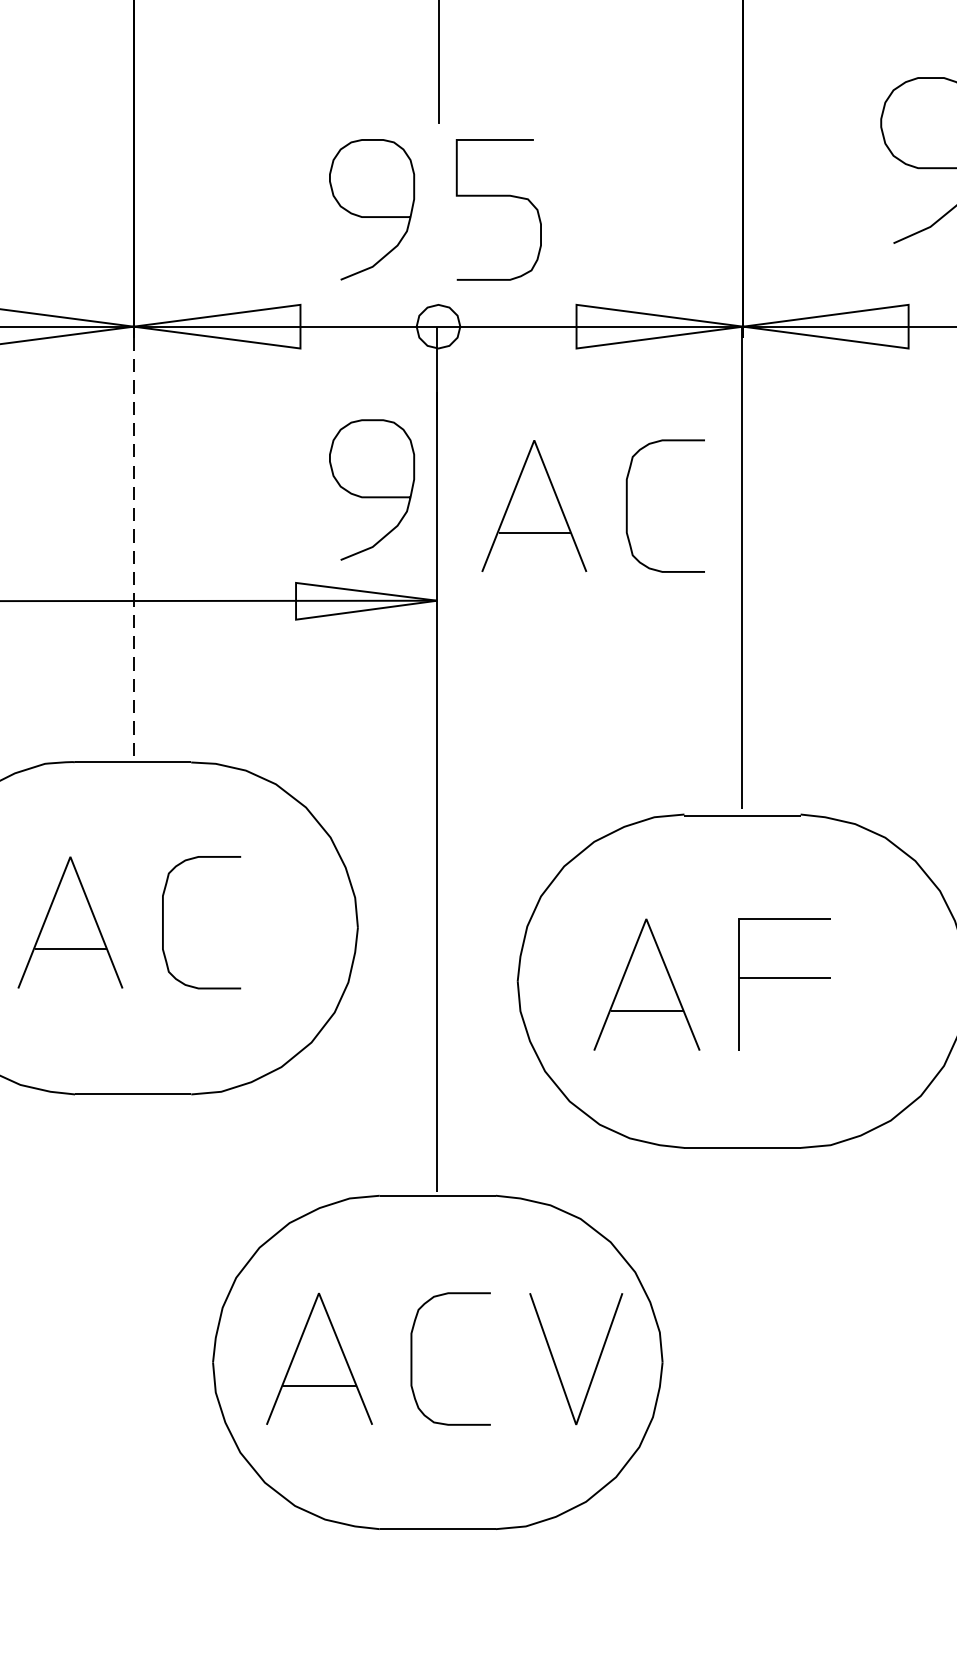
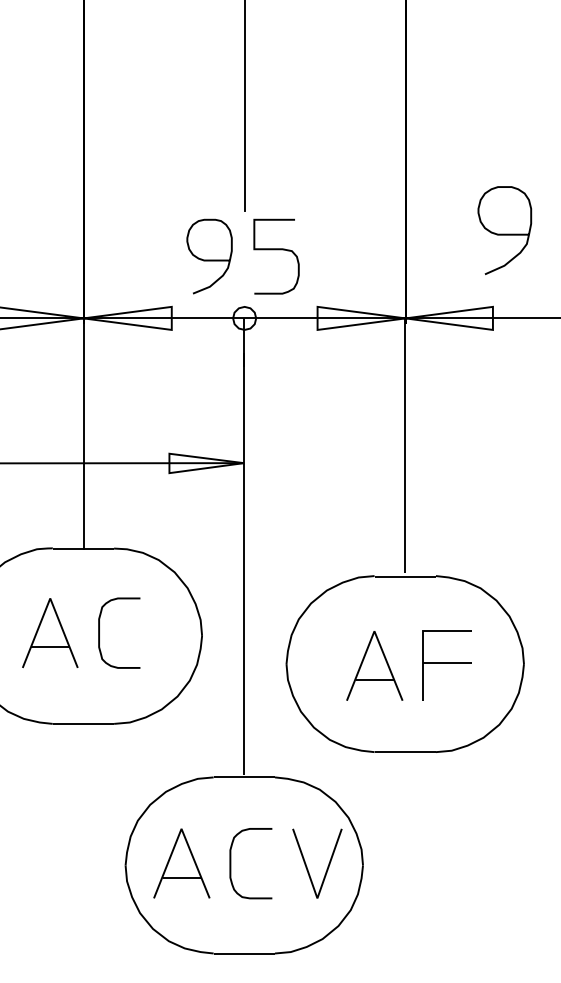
curve: (371, 495) -> (209, 407), removed
part: (566, 516) -> (312, 418), removed
line: (133, 550) -> (83, 436), dashed -> solid
part: (737, 983) -> (422, 665), moved

